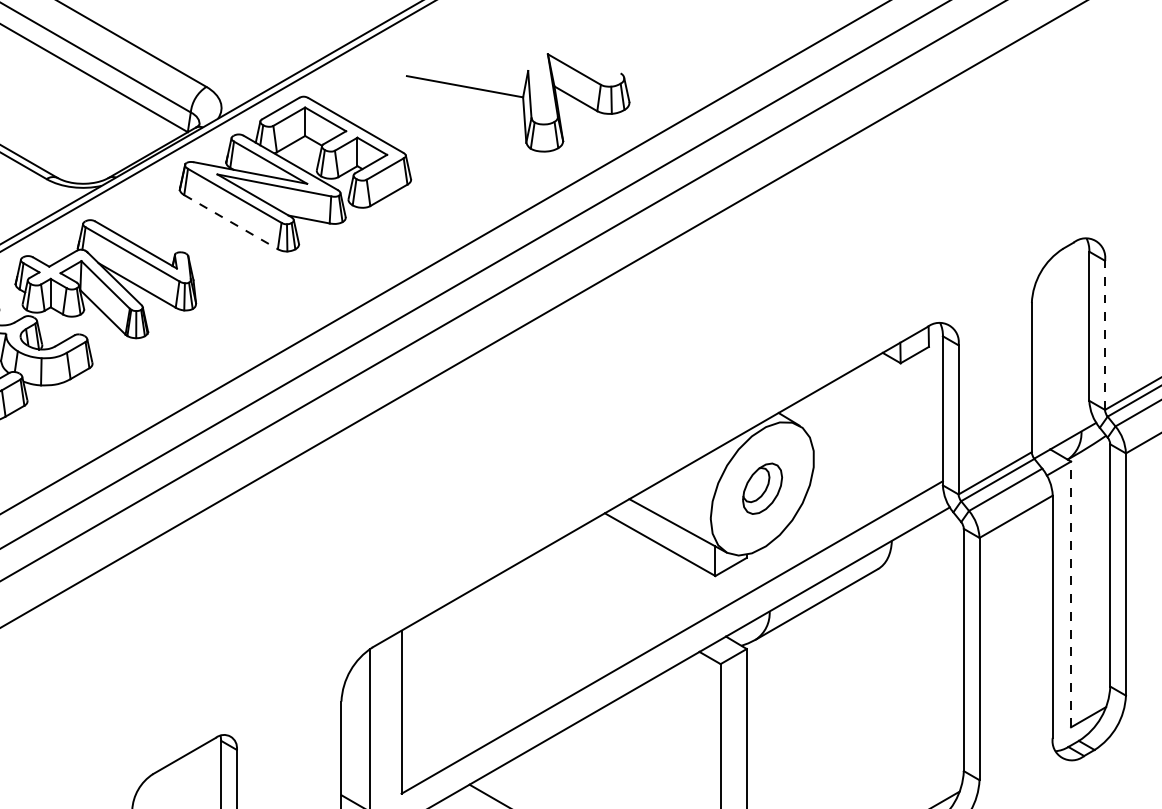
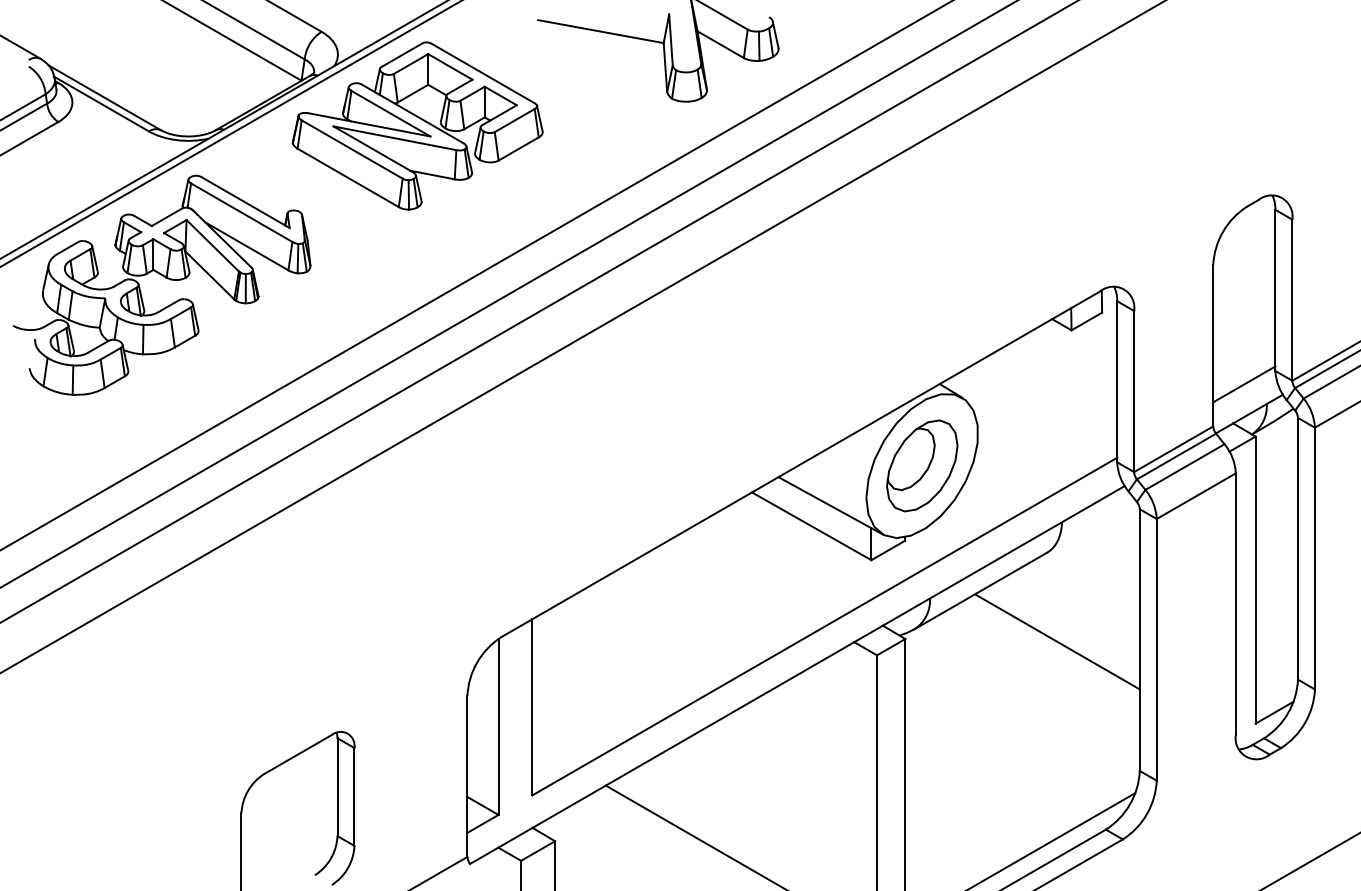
line: (231, 222) -> (348, 178), dashed -> solid
line: (1105, 335) -> (1292, 300), dashed -> solid
line: (1060, 413) -> (1244, 384), added
part: (762, 488) -> (922, 465), size x1.67
line: (1070, 594) -> (1255, 580), dashed -> solid
line: (887, 651) -> (1057, 641), added

